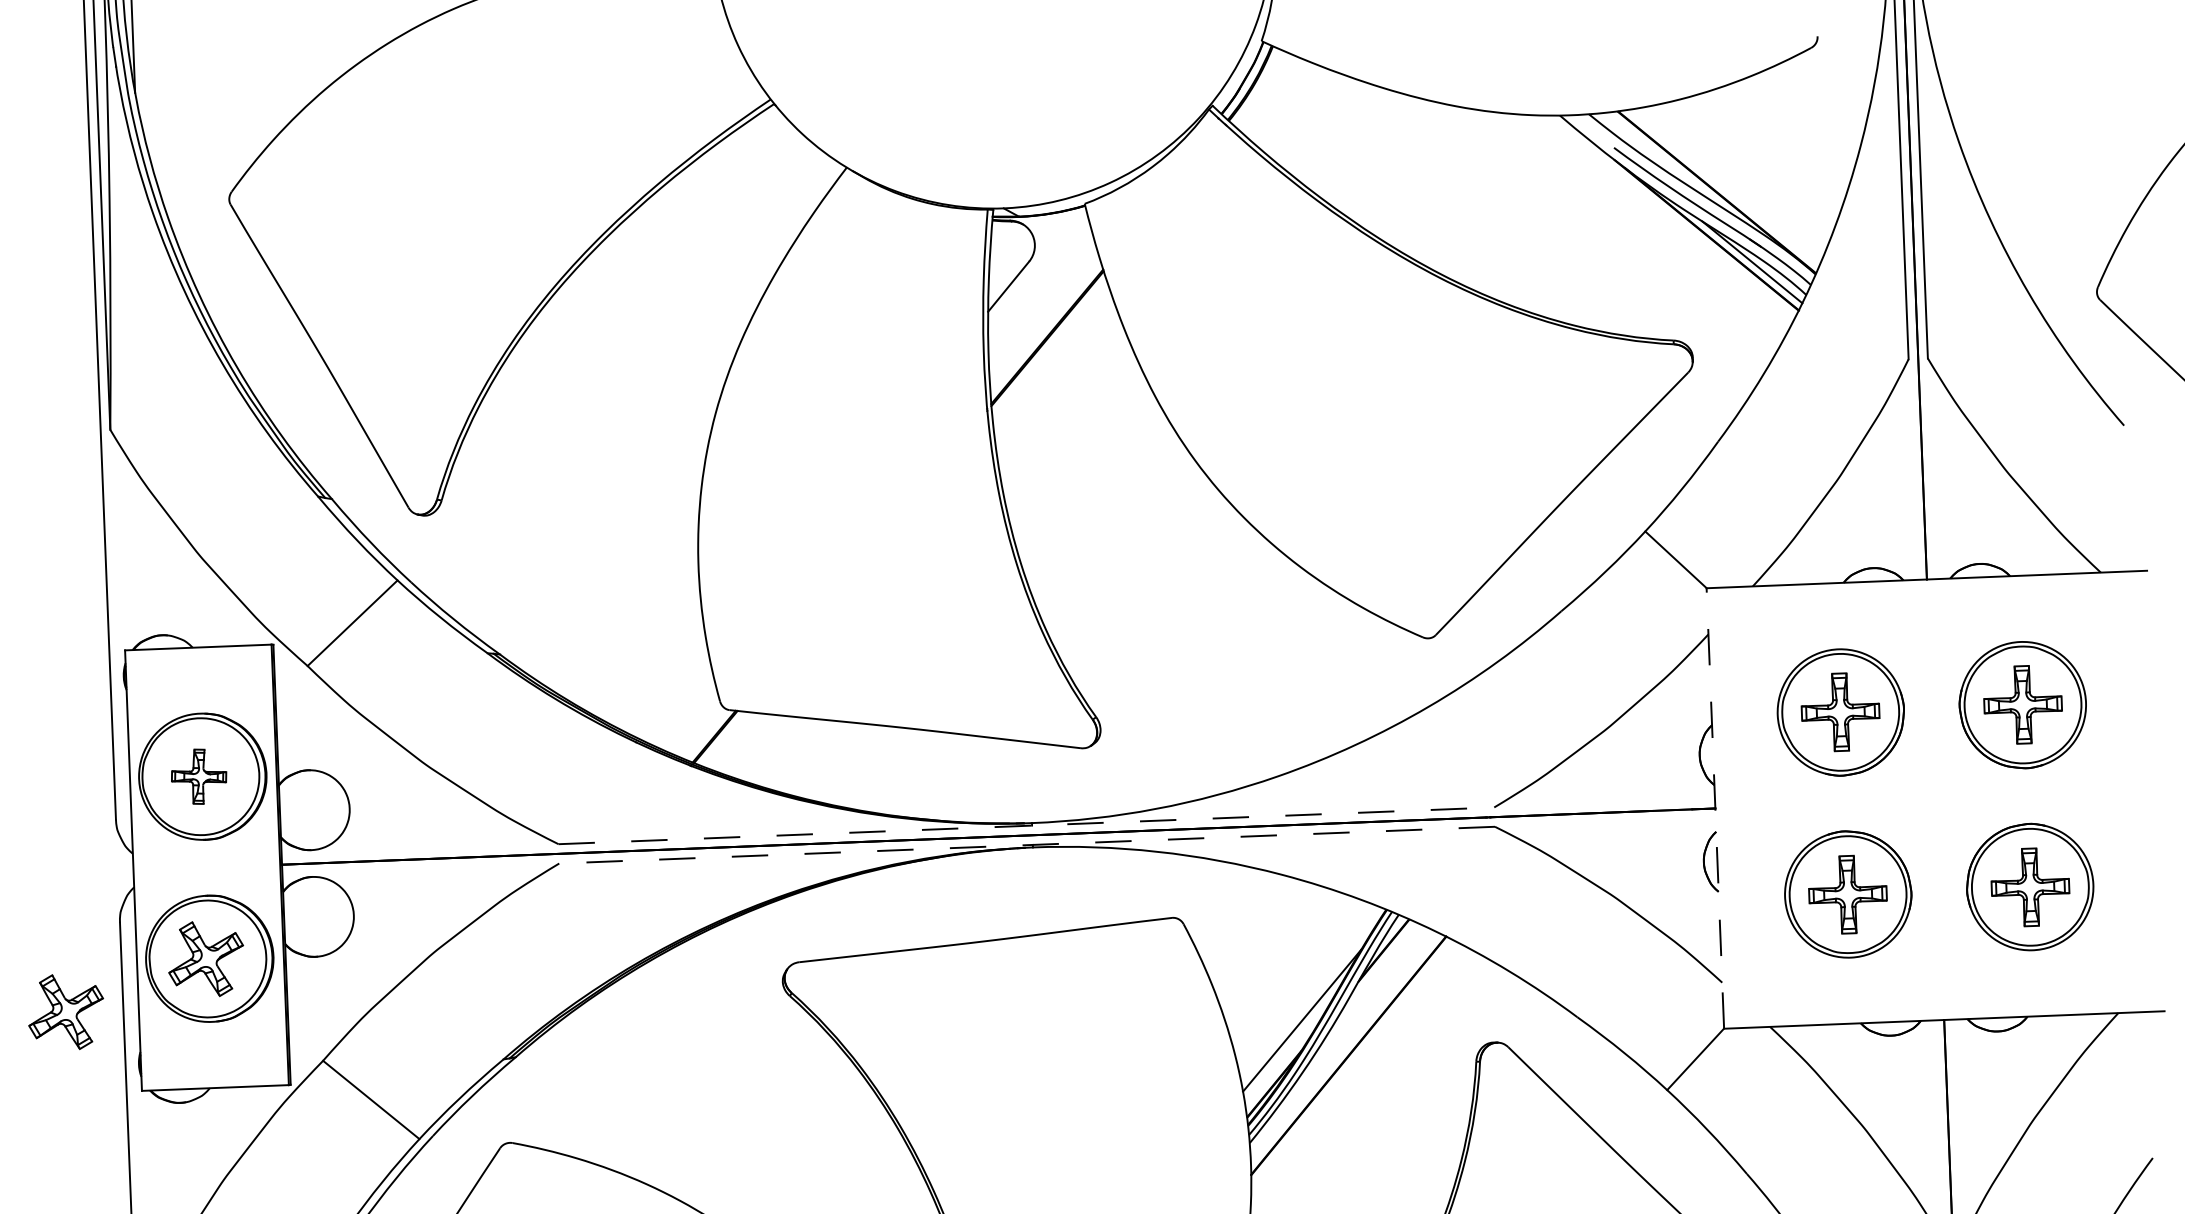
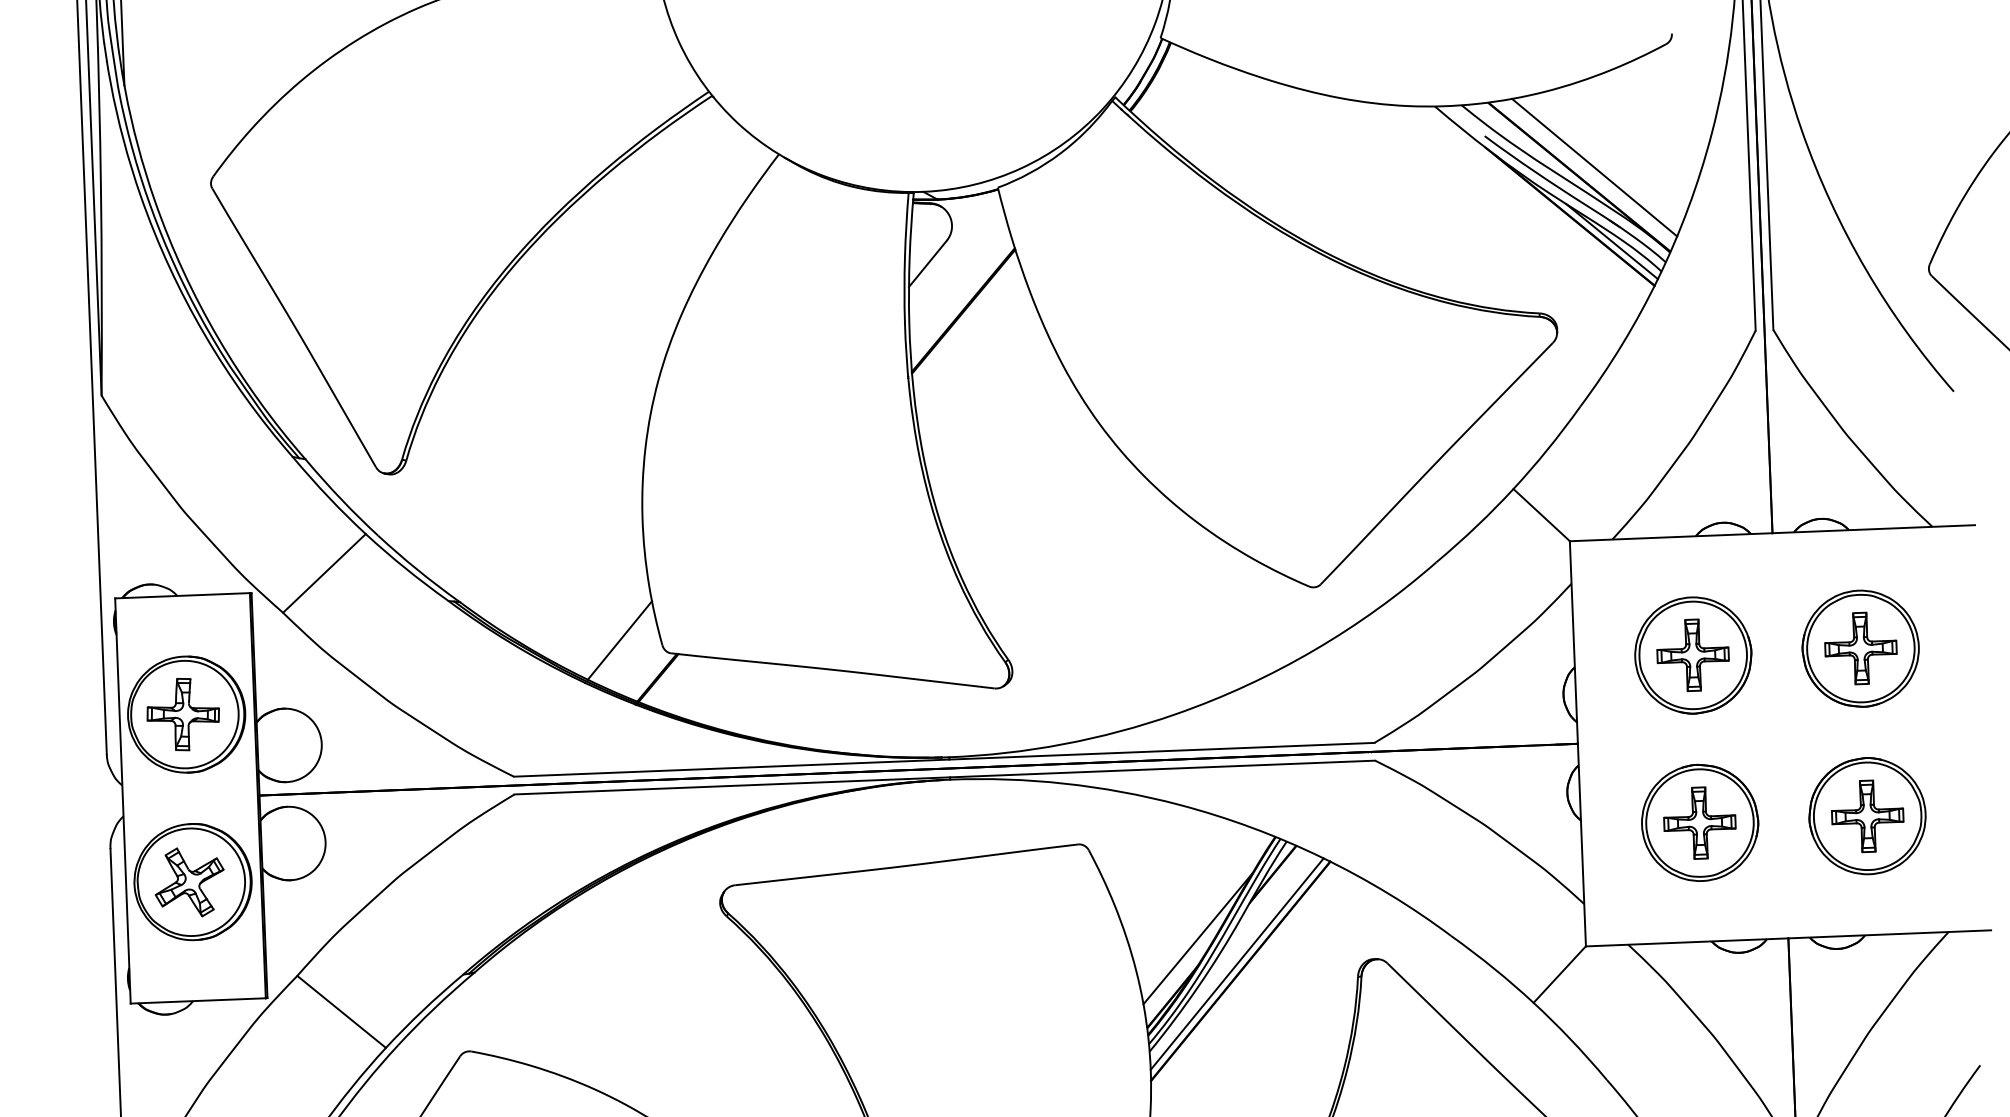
line: (1733, 181) -> (1594, 167), added
line: (673, 695) -> (619, 639), added
part: (198, 776) -> (182, 714), size x1.43
line: (1715, 807) -> (1578, 742), dashed -> solid
line: (1026, 825) -> (944, 759), dashed -> solid
line: (1026, 845) -> (944, 777), dashed -> solid
part: (66, 1012) -> (61, 931), removed
line: (1344, 1047) -> (1236, 963), added

